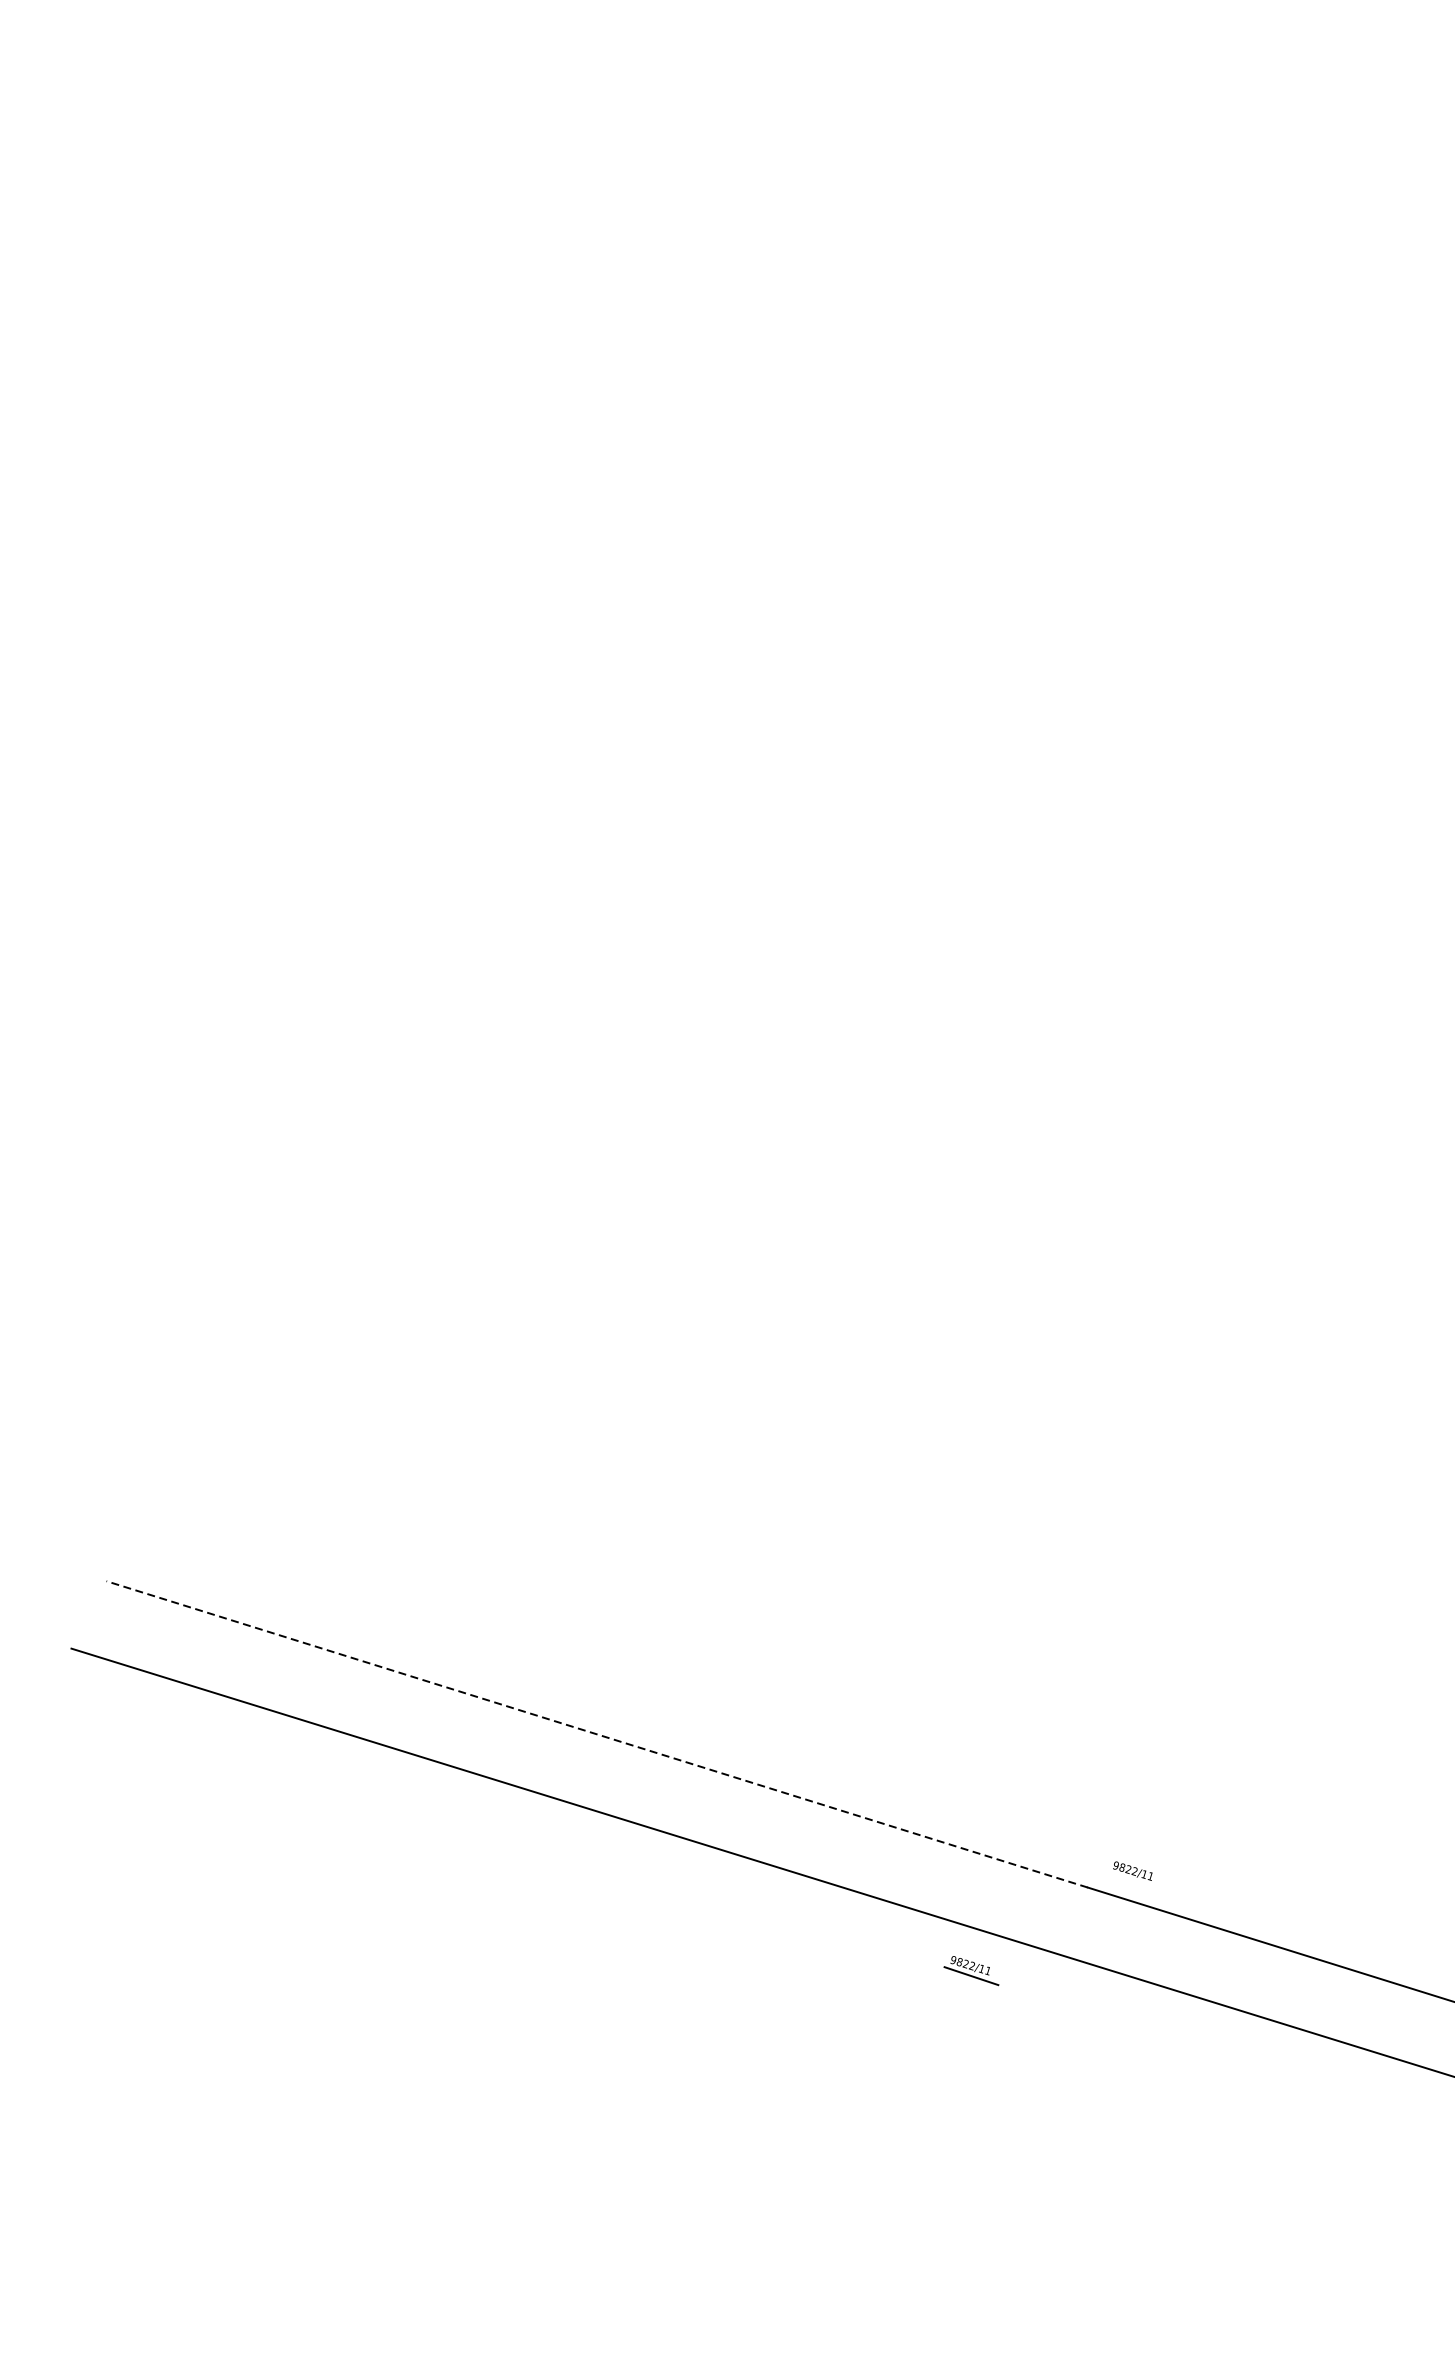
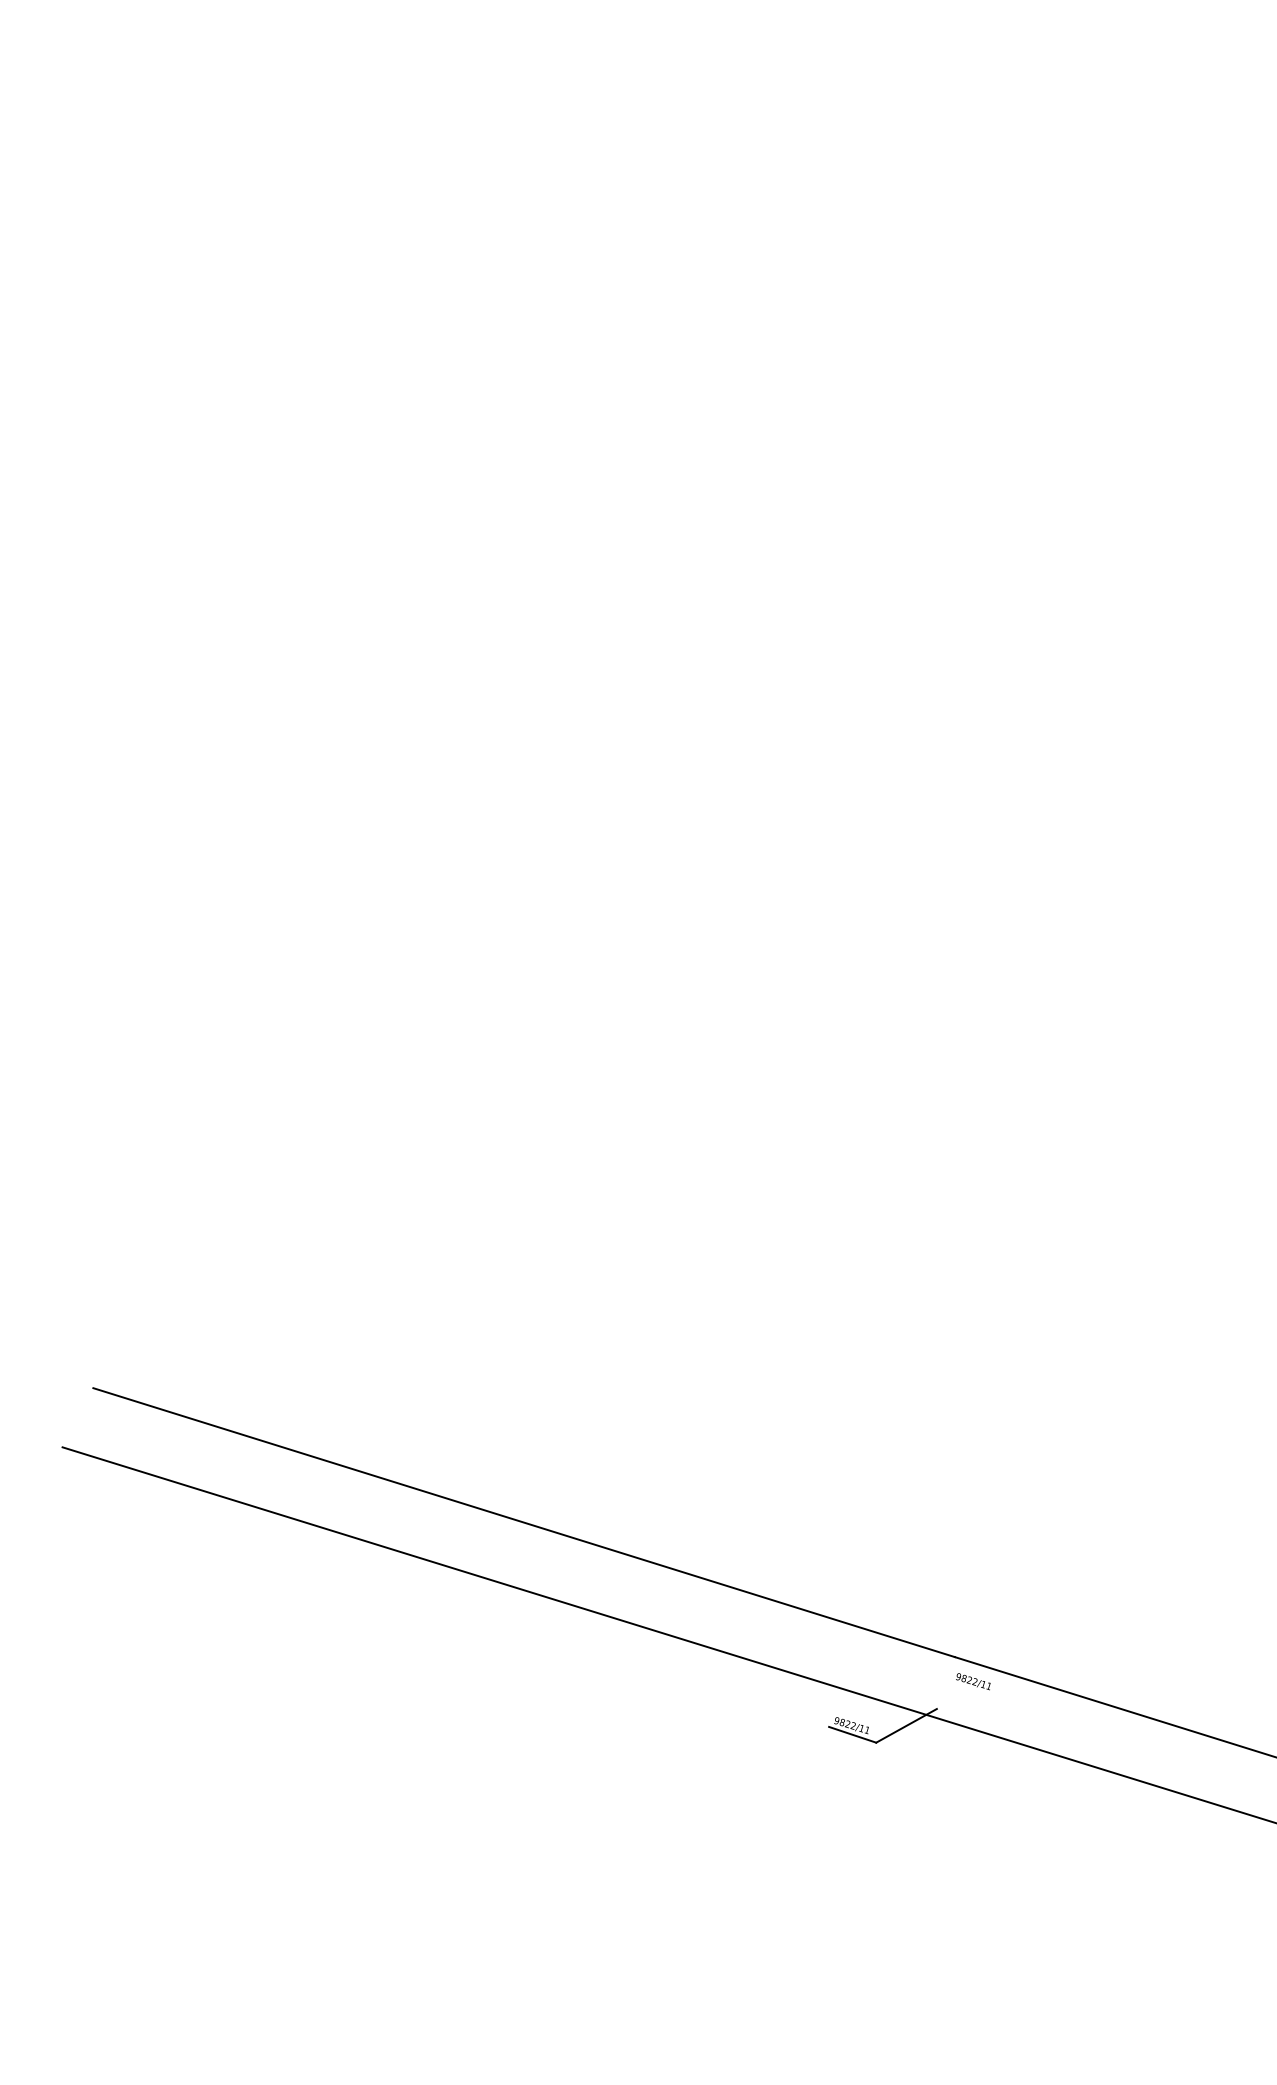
line: (596, 1734) -> (523, 1522), dashed -> solid
text: (1133, 1870) -> (973, 1681), moved
line: (1032, 1965) -> (906, 1725), added

